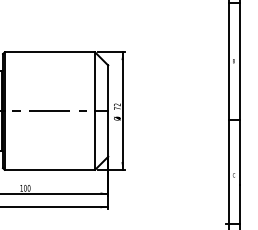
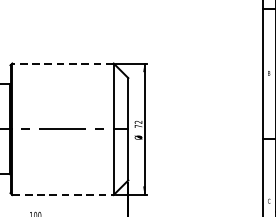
line: (49, 52) -> (62, 63), solid -> dashed
line: (50, 169) -> (63, 194), solid -> dashed

